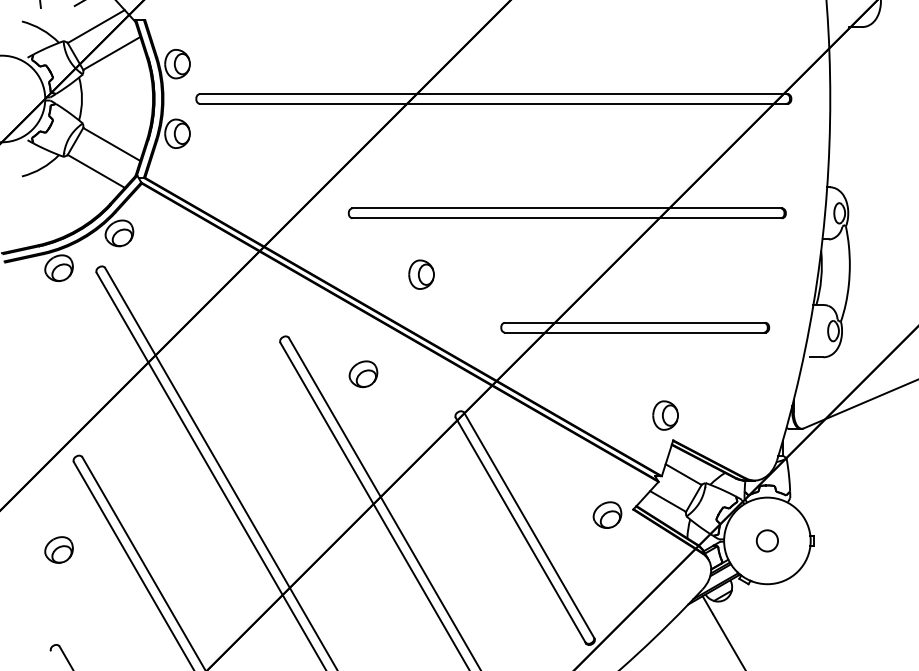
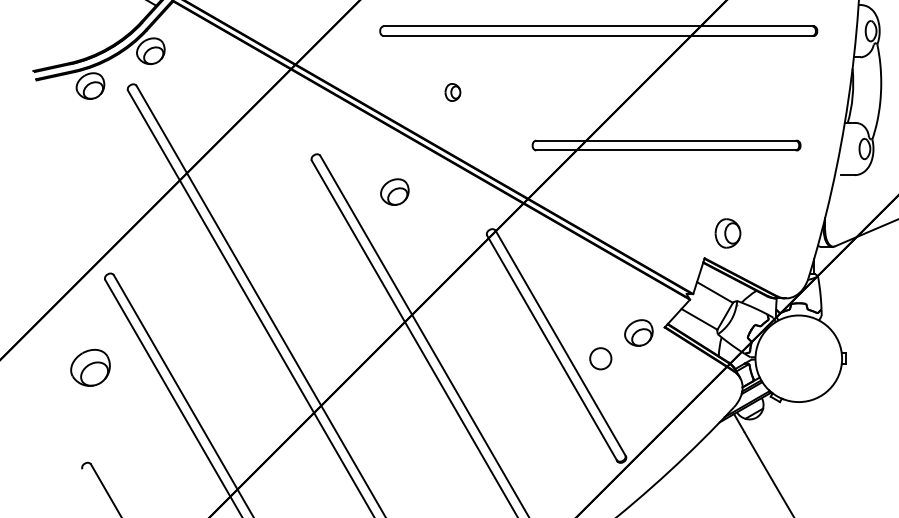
part: (421, 274) -> (452, 92), size x0.6
part: (665, 415) -> (727, 233), moved
circle: (766, 540) -> (599, 358), moved
part: (58, 549) -> (89, 367), size x1.4

